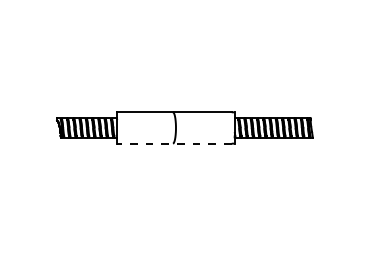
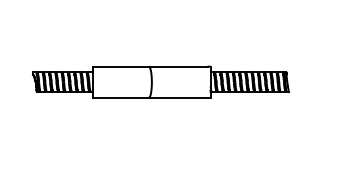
line: (173, 143) -> (149, 97), dashed -> solid

